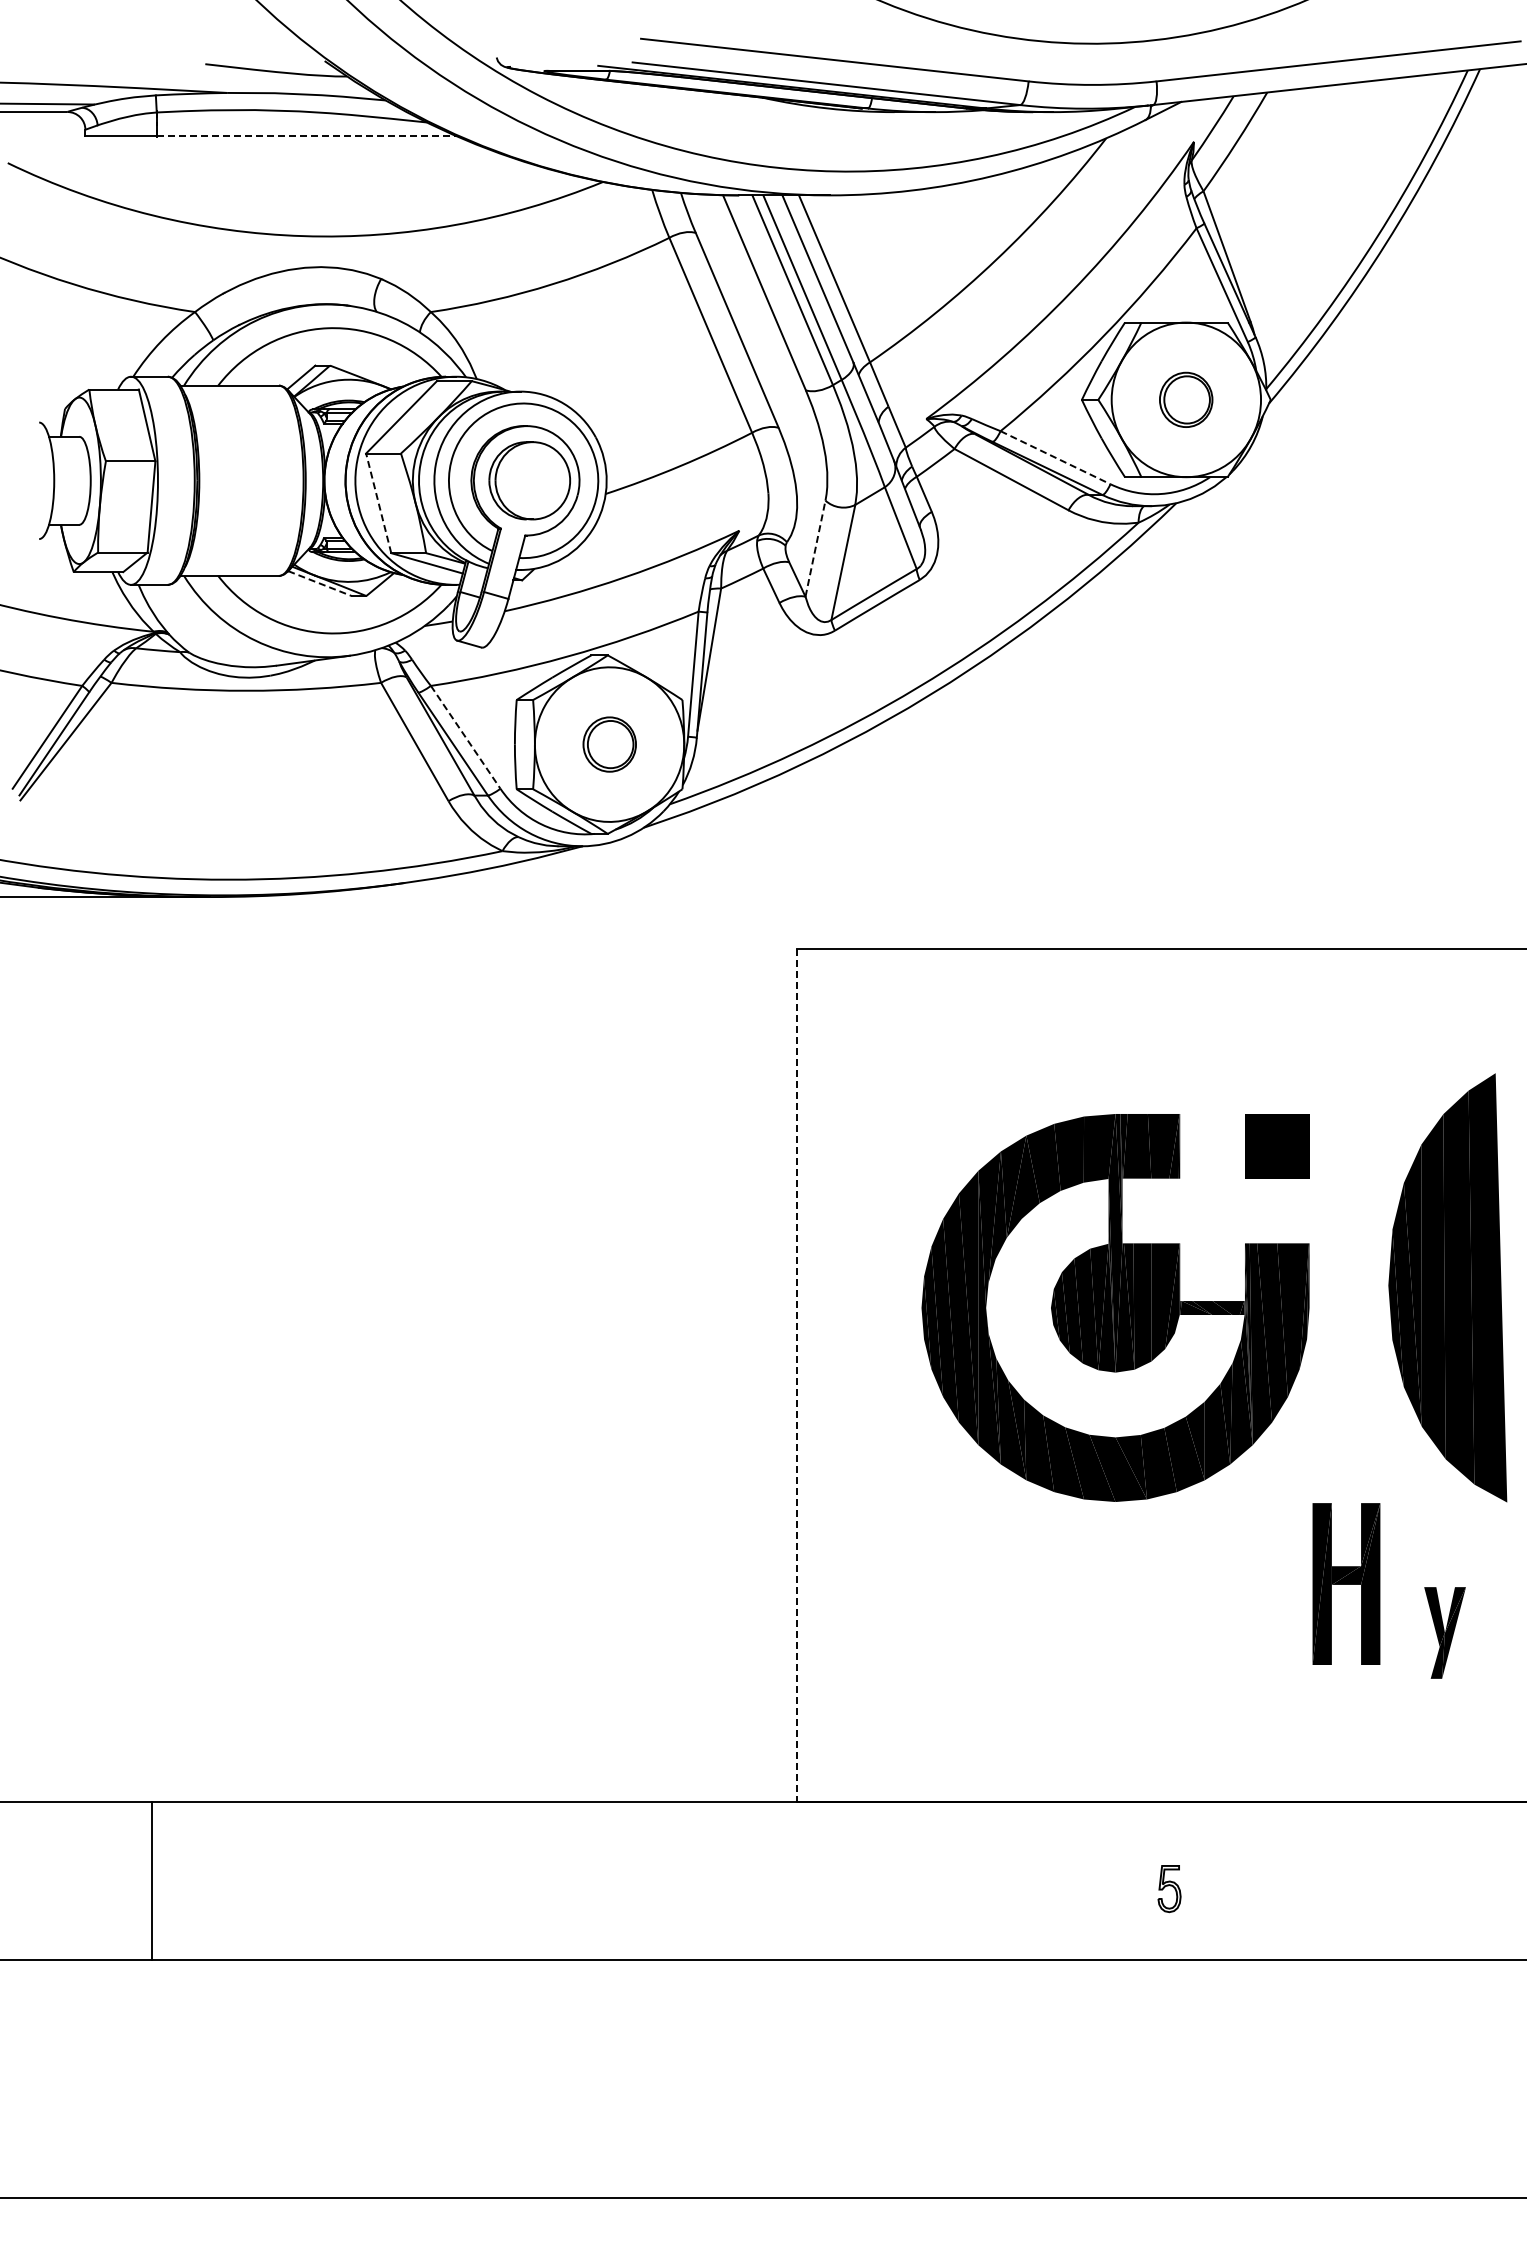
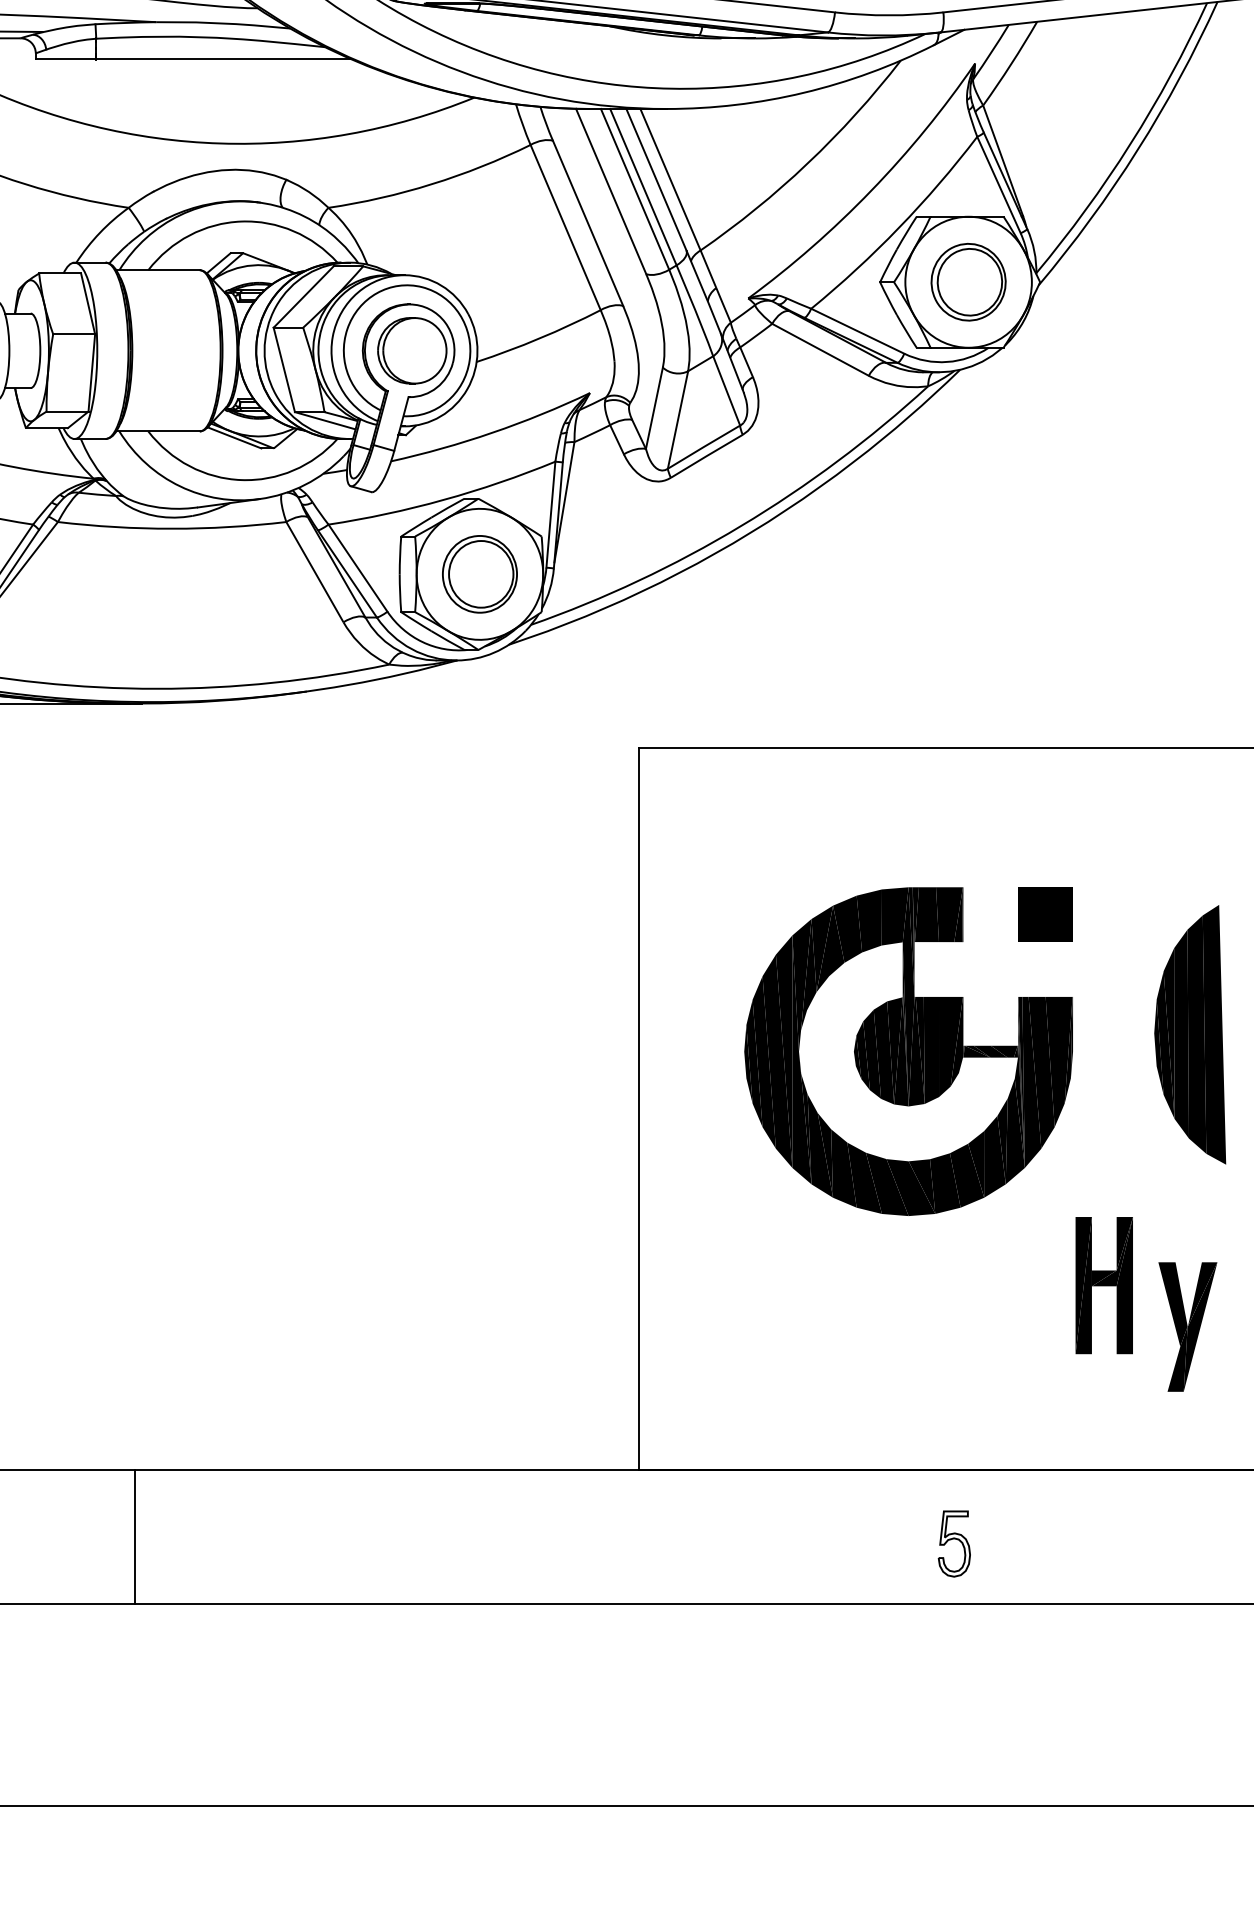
line: (306, 135) -> (223, 58), dashed -> solid
part: (1185, 399) -> (967, 281), size x1.67
line: (1055, 457) -> (857, 331), dashed -> solid
line: (378, 502) -> (284, 369), dashed -> solid
line: (815, 548) -> (654, 408), dashed -> solid
line: (320, 583) -> (234, 437), dashed -> solid
line: (465, 737) -> (357, 568), dashed -> solid
part: (609, 744) -> (479, 574), size x1.67
part: (1447, 1288) -> (1189, 1035), size x0.71
line: (796, 1375) -> (638, 1108), dashed -> solid
part: (1444, 1632) -> (1187, 1326), size x1.67
line: (152, 1880) -> (135, 1536), moved
part: (1169, 1888) -> (954, 1543), size x1.67

